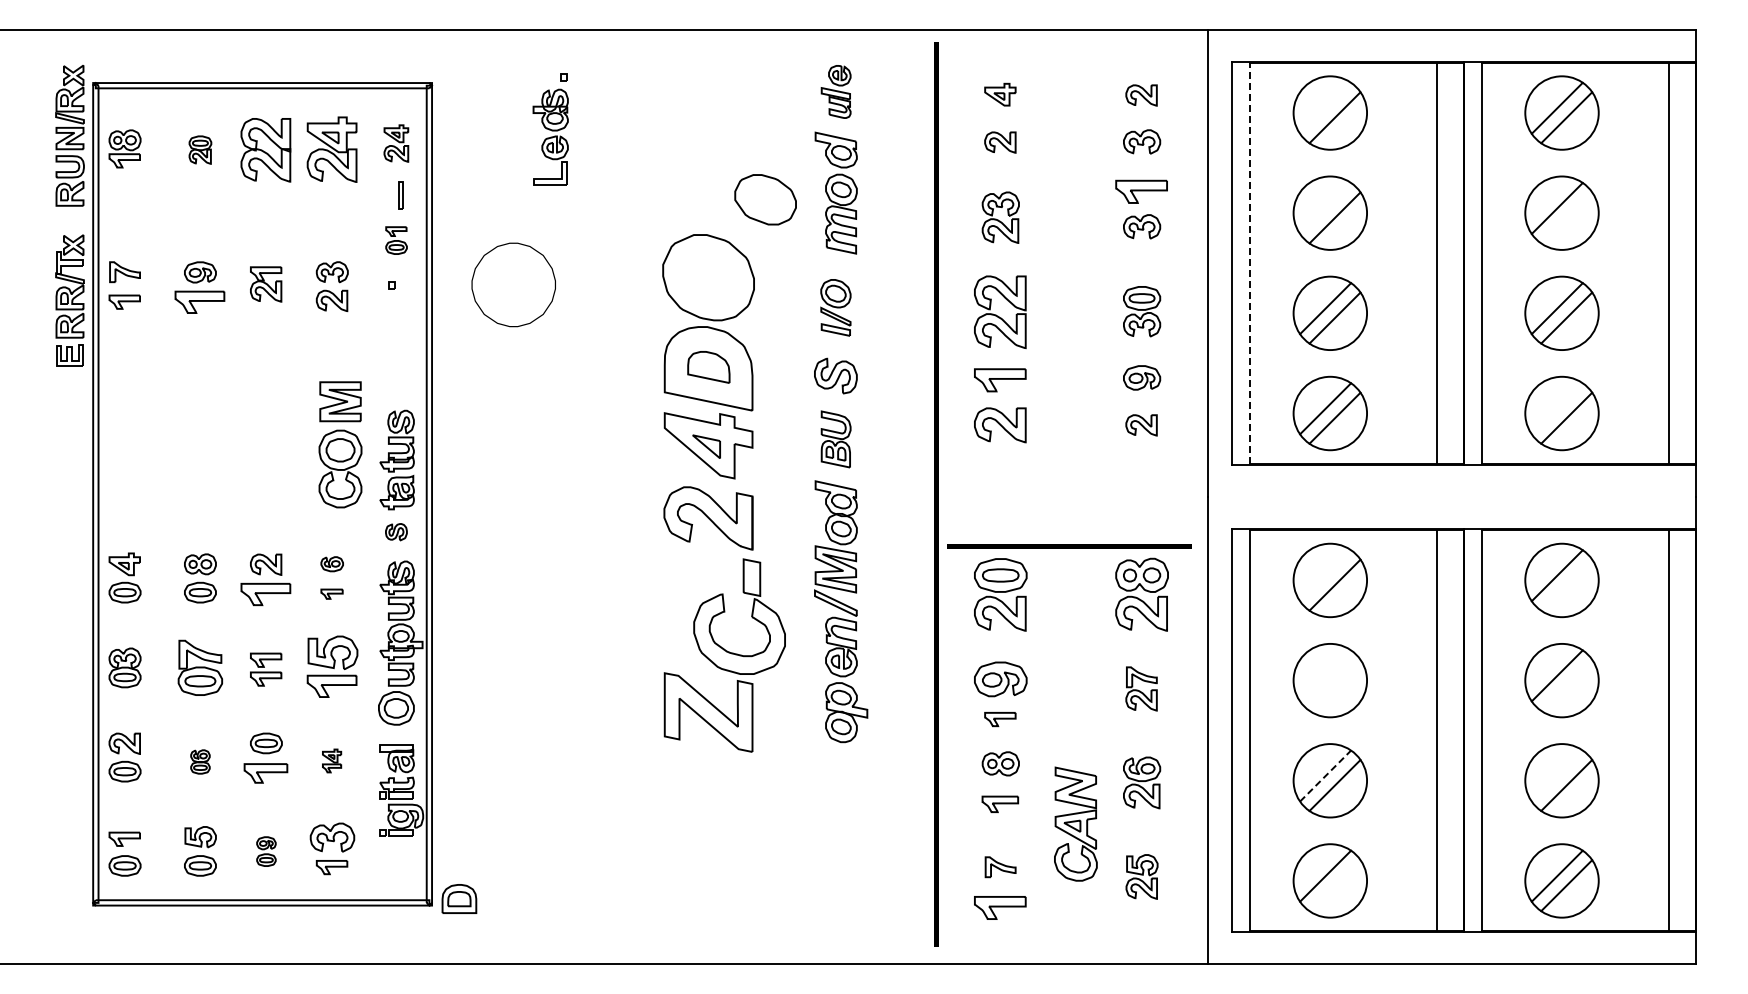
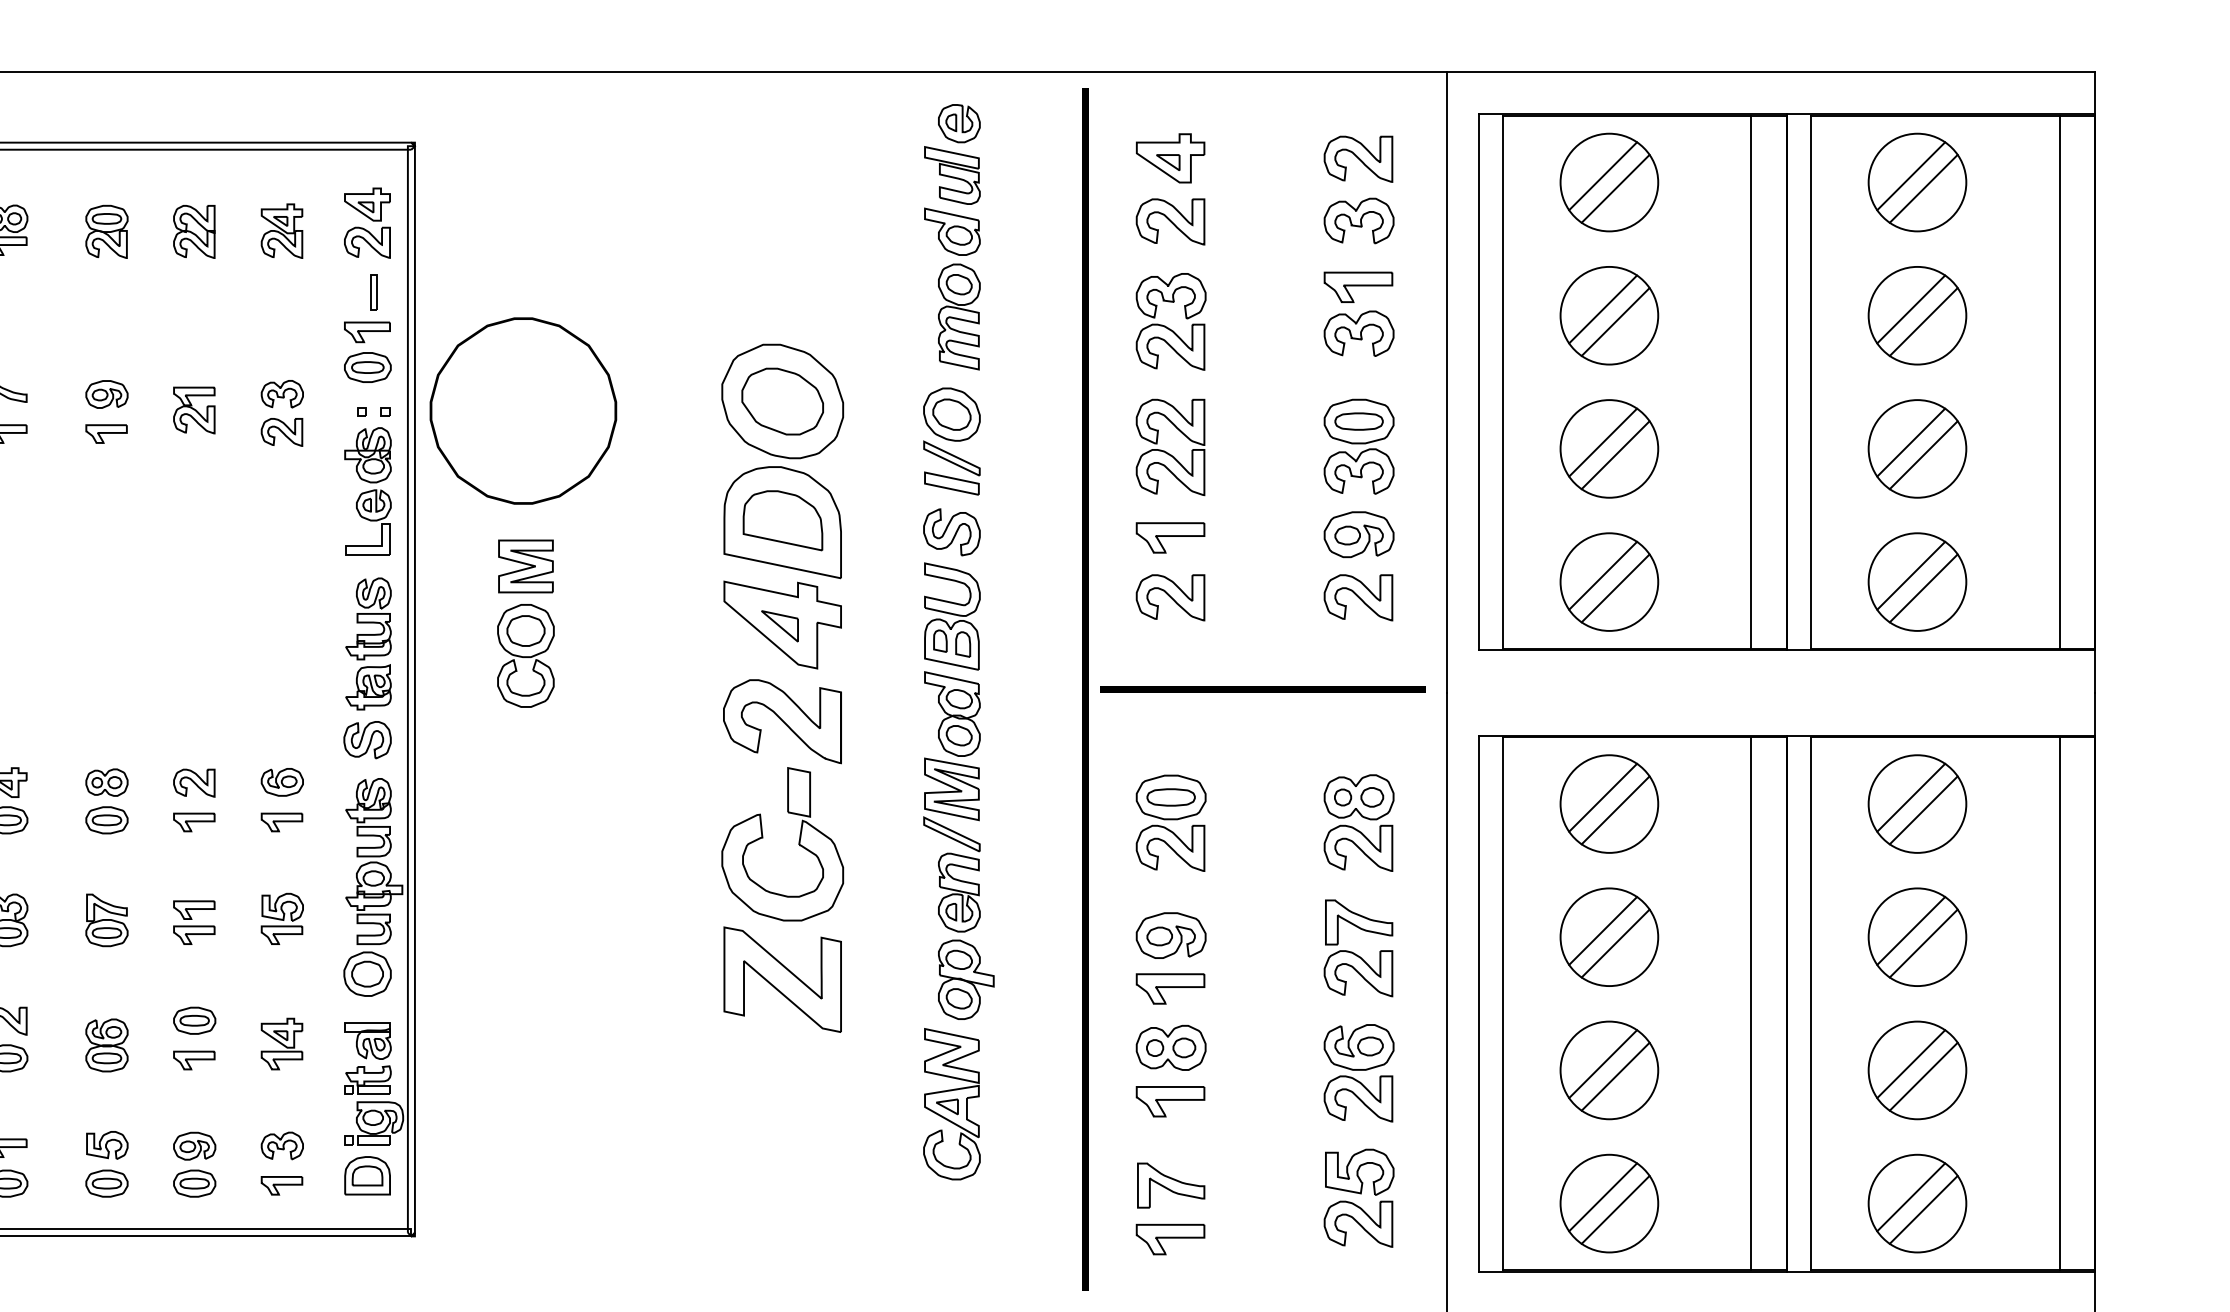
part: (835, 91) -> (951, 153), size x1.43
part: (1000, 94) -> (1170, 157), size x1.67
part: (1141, 95) -> (1358, 159), size x1.67
line: (1325, 107) -> (1602, 175), added
part: (550, 129) -> (367, 481), moved
part: (1141, 141) -> (1358, 220), size x1.43
part: (1000, 142) -> (1170, 221), size x1.67
part: (396, 143) -> (367, 223), size x1.43
part: (200, 149) -> (107, 231), size x1.43
part: (266, 149) -> (194, 231), size x0.62
part: (331, 149) -> (281, 231), size x0.62
part: (765, 199) -> (782, 401), moved
line: (1325, 208) -> (1602, 309), added
part: (1000, 217) -> (1170, 321), size x1.43
line: (1566, 217) -> (1923, 321), added
part: (1141, 226) -> (1358, 333), size x1.43
part: (396, 240) -> (367, 352), size x1.67
line: (1250, 262) -> (1503, 381), dashed -> solid
part: (513, 284) -> (523, 410), size x1.67
part: (200, 301) -> (107, 433), size x0.62
part: (835, 307) -> (951, 441), size x1.43
part: (1141, 311) -> (1358, 446), size x1.43
part: (708, 367) -> (782, 520), size x1.43
part: (1141, 377) -> (1358, 534), size x1.43
line: (1556, 408) -> (1910, 575), added
part: (1141, 425) -> (1358, 598), size x1.67
part: (835, 439) -> (951, 616), size x1.43
part: (340, 444) -> (525, 623), moved
part: (396, 531) -> (367, 738), size x1.67
line: (1069, 546) -> (1262, 689), moved
part: (331, 564) -> (281, 782), size x1.43
line: (1325, 575) -> (1602, 797), added
line: (1566, 584) -> (1923, 809), added
part: (266, 593) -> (194, 821), size x0.62
part: (331, 593) -> (281, 821), size x1.43
part: (751, 616) -> (798, 844), moved
part: (331, 666) -> (281, 918), size x0.62
part: (200, 667) -> (107, 919), size x0.71
line: (1325, 675) -> (1602, 930), added
line: (1334, 684) -> (1614, 942), added
line: (1566, 684) -> (1923, 942), added
part: (1141, 688) -> (1358, 947), size x1.67
part: (1000, 719) -> (1170, 988), size x1.67
part: (331, 760) -> (281, 1043), size x1.67
part: (200, 761) -> (107, 1044), size x1.67
part: (1000, 763) -> (1170, 1047), size x1.43
part: (266, 772) -> (194, 1059), size x0.71
line: (1325, 775) -> (1602, 1063), dashed -> solid
line: (1556, 775) -> (1910, 1063), added
part: (1141, 782) -> (1358, 1072), size x1.43
part: (1000, 804) -> (1170, 1101), size x1.43
part: (1075, 823) -> (951, 1103), moved
part: (331, 837) -> (281, 1145), size x0.71
part: (266, 851) -> (194, 1164), size x1.67
part: (1000, 866) -> (1170, 1184), size x1.67
part: (1141, 876) -> (1358, 1197), size x1.67
line: (1334, 885) -> (1614, 1209), added
part: (459, 898) -> (367, 1175), moved

